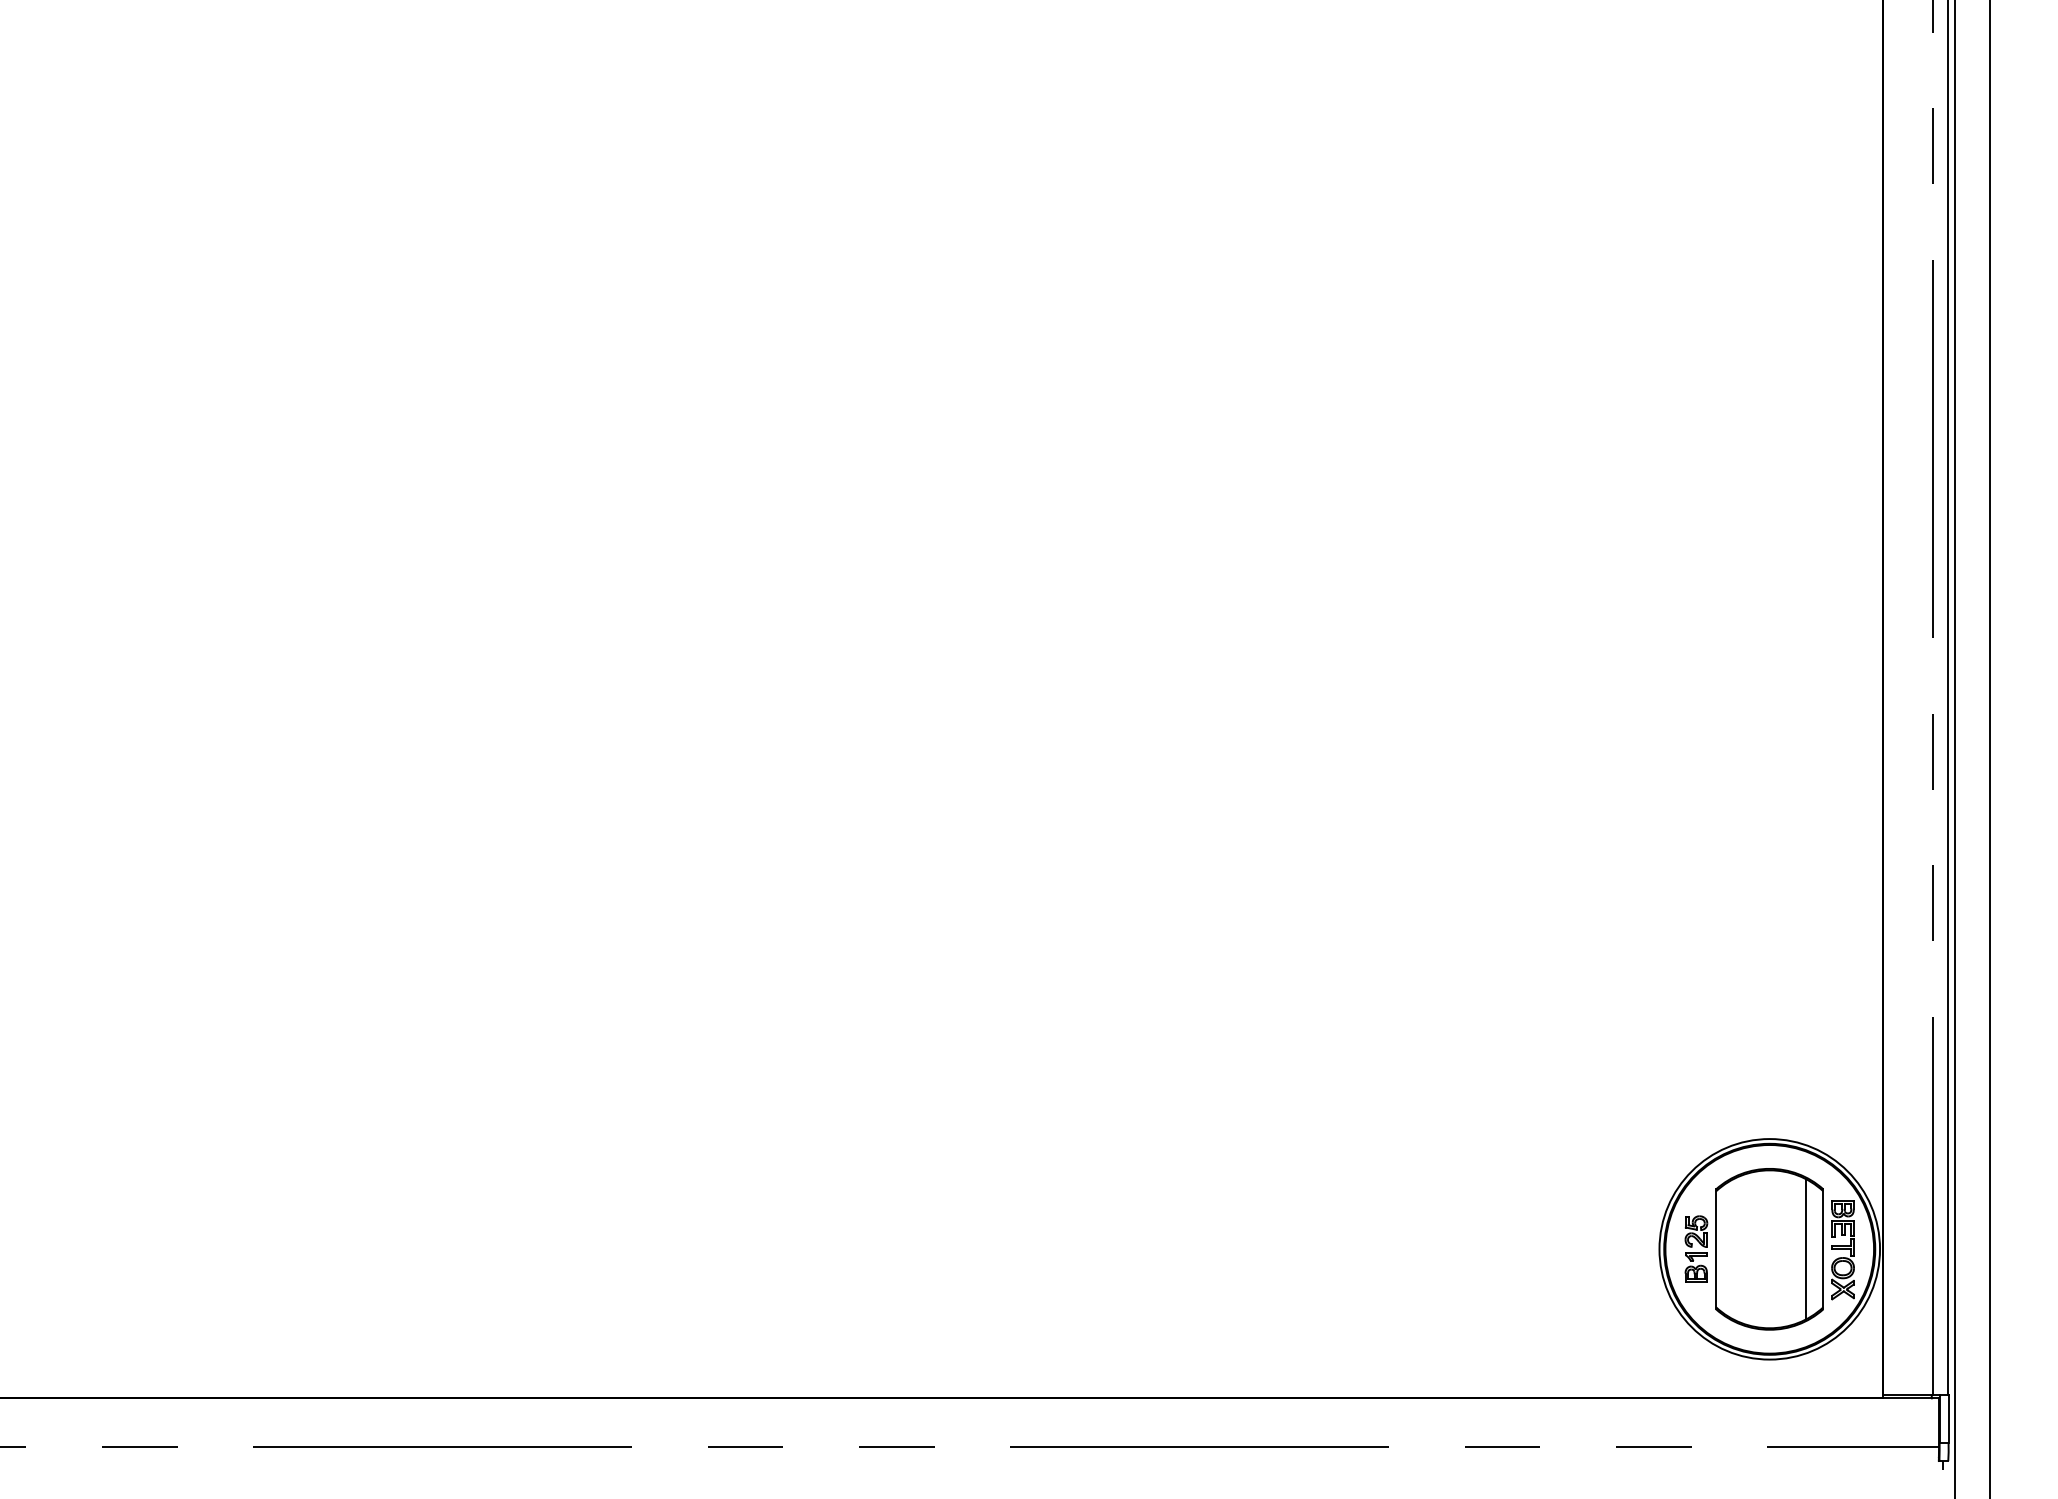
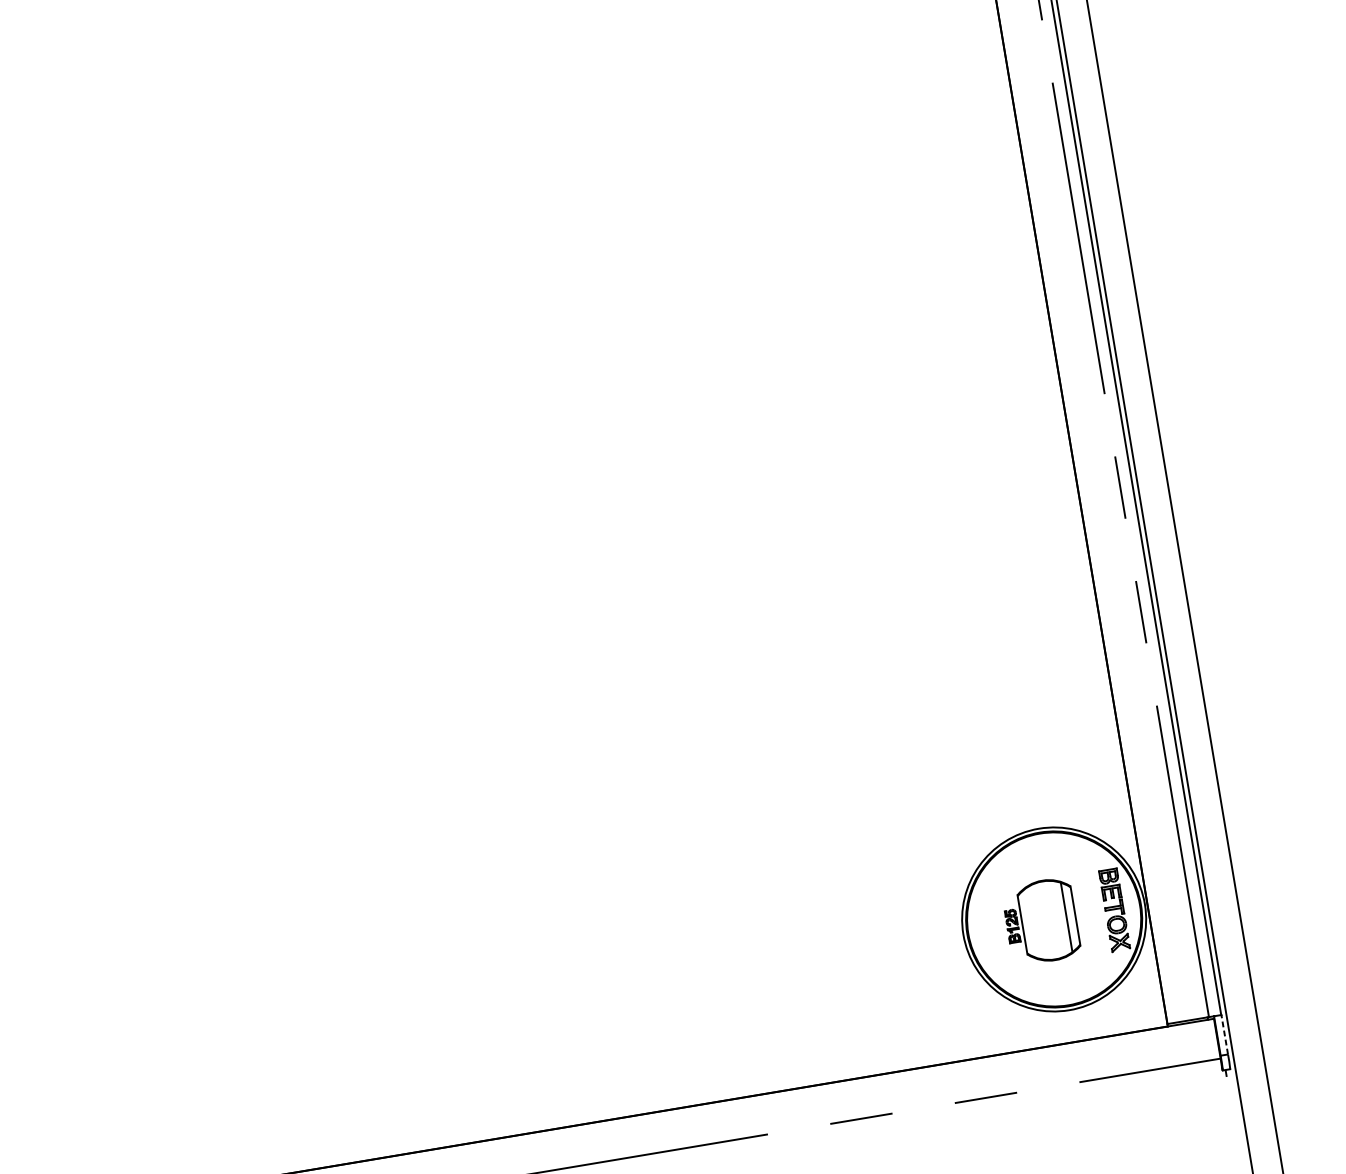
part: (1753, 1249) -> (1040, 921), size x0.6
line: (1948, 1419) -> (1224, 1034), solid -> dashed

